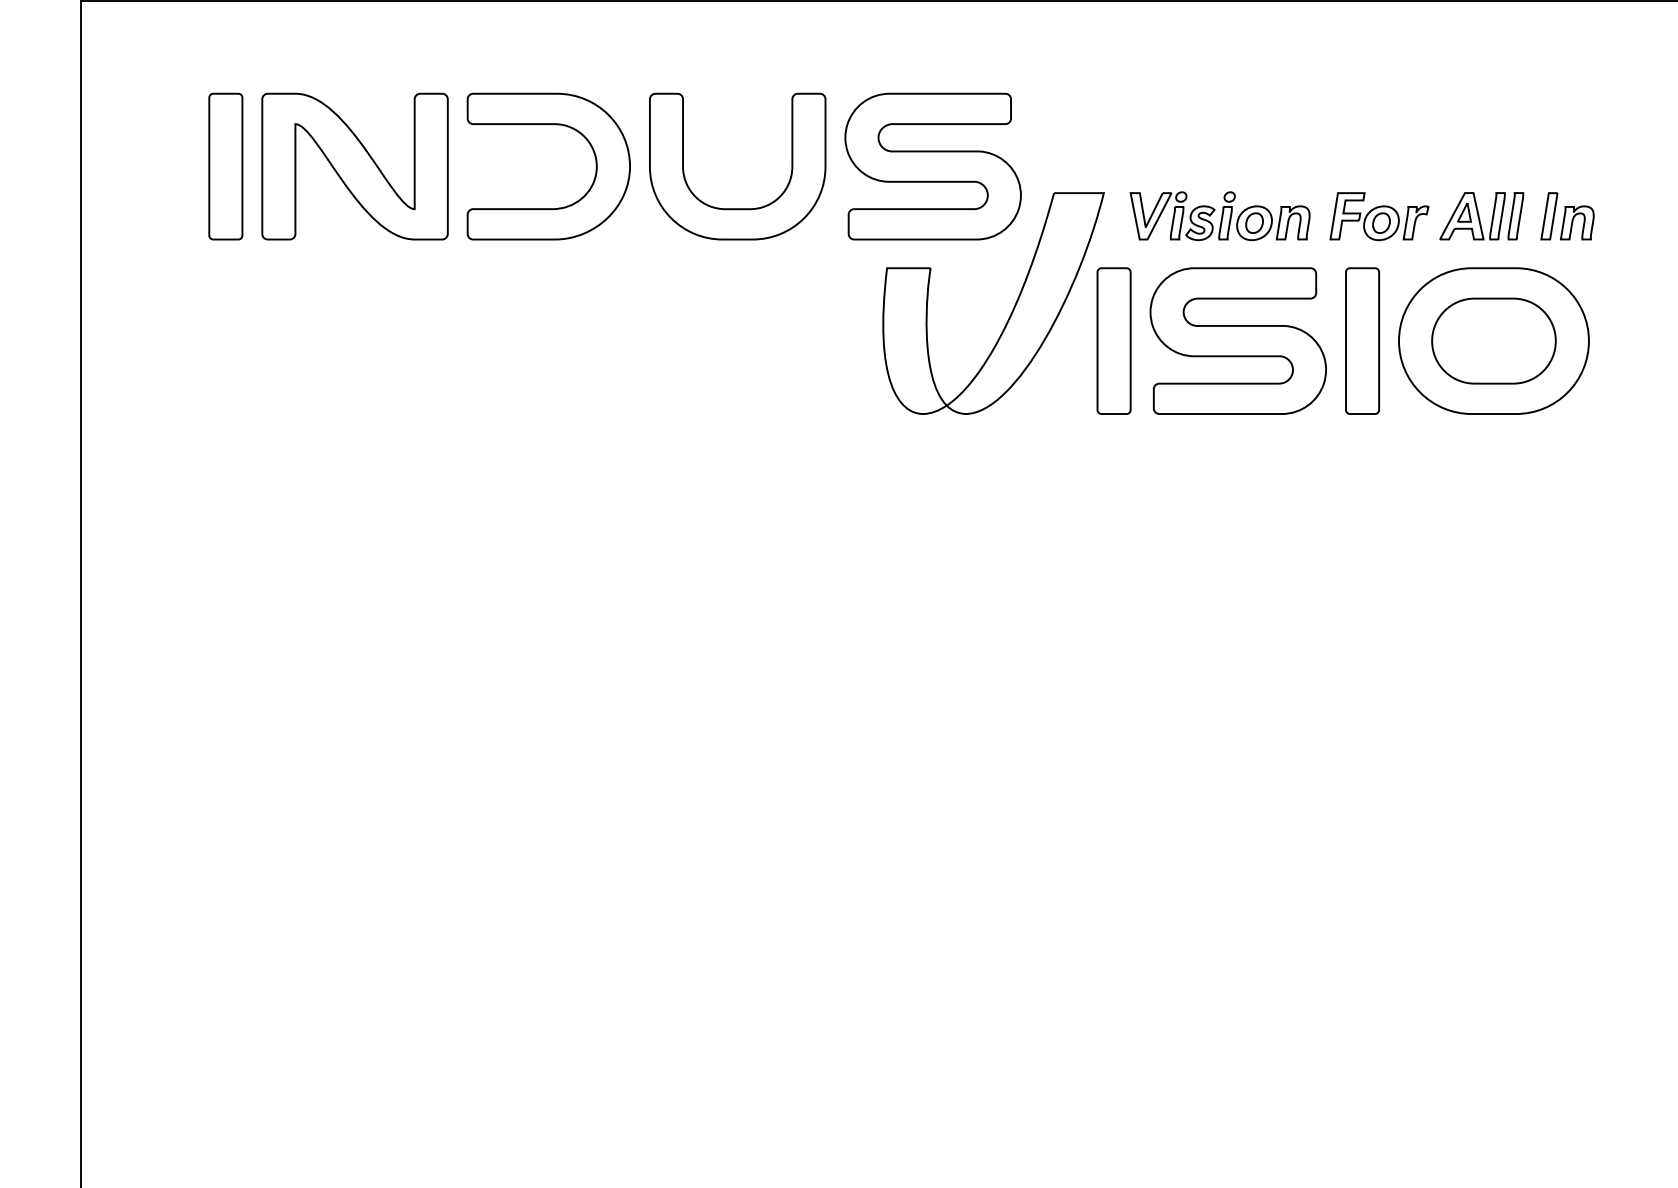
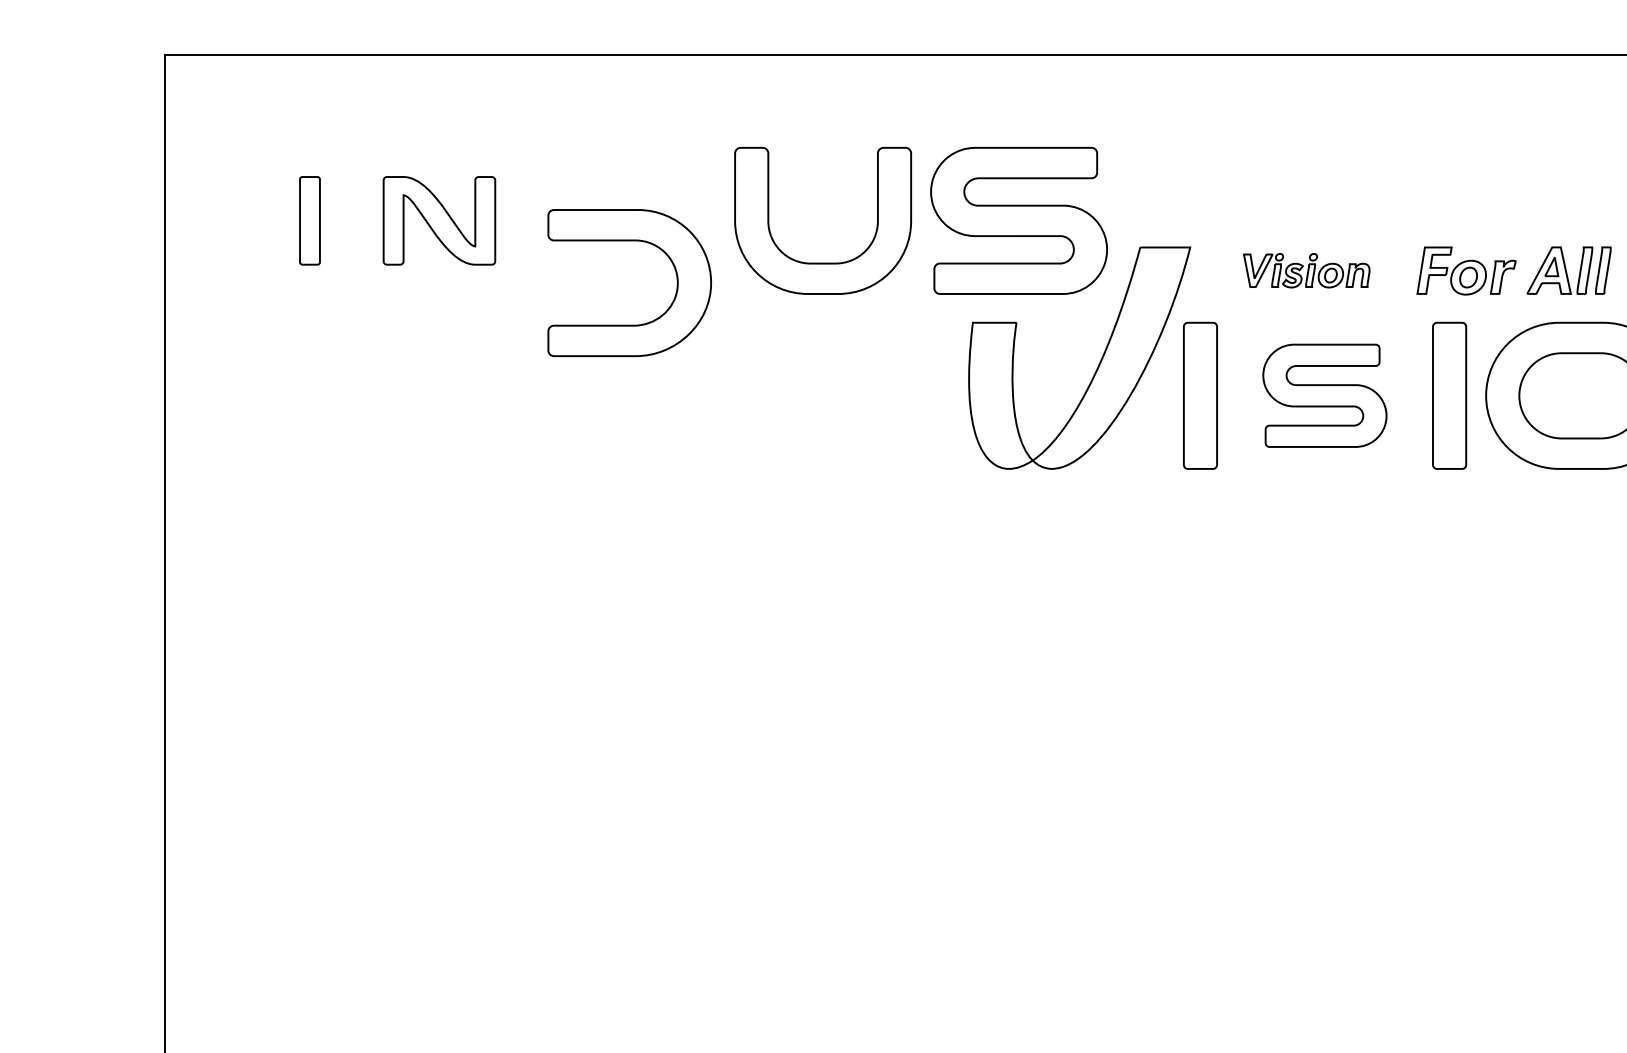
part: (556, 125) -> (637, 241), moved
part: (225, 166) -> (309, 220), size x0.6
part: (354, 166) -> (438, 220), size x0.6
part: (1219, 216) -> (1306, 270), size x0.7
part: (1237, 340) -> (1324, 395), size x0.7

